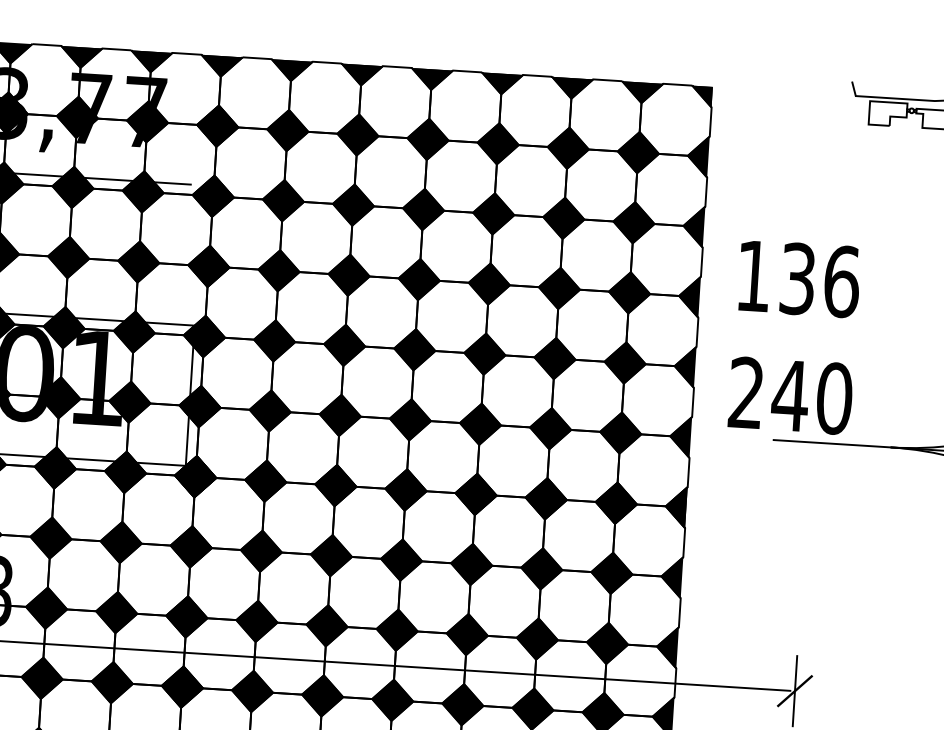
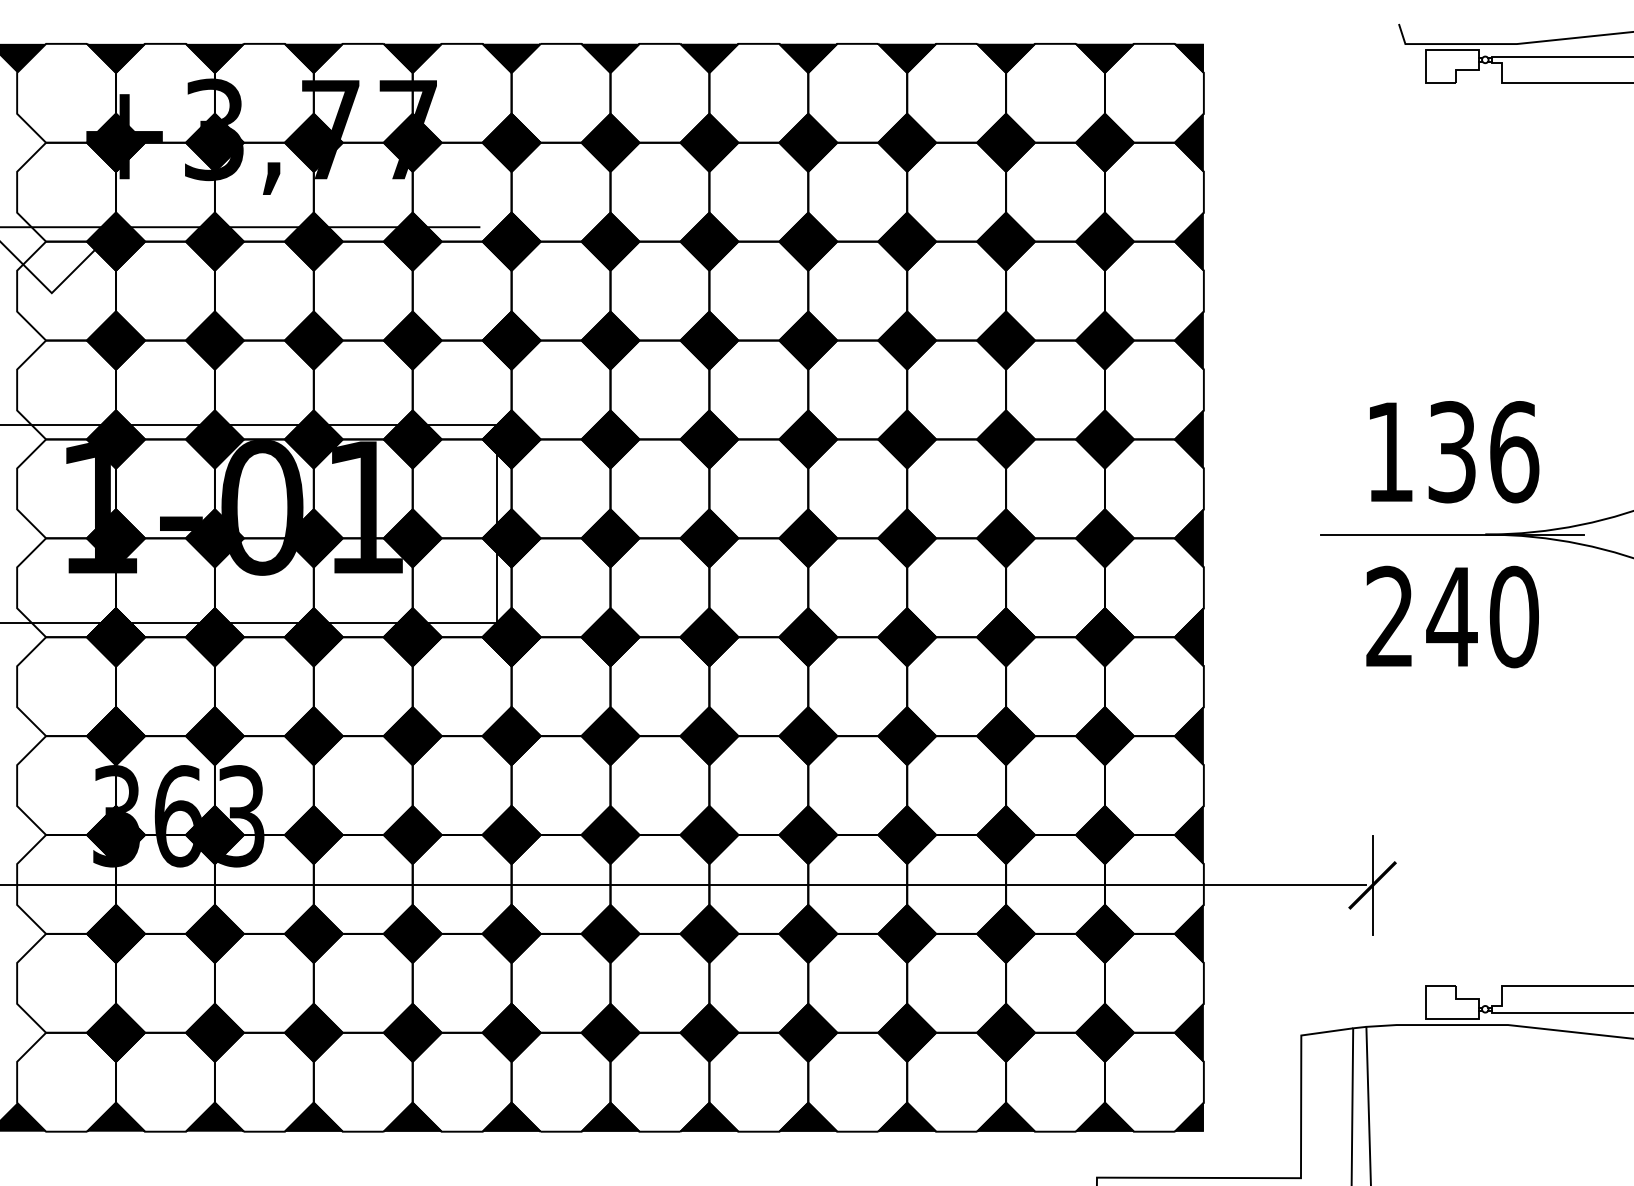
text: (794, 337) -> (1452, 534), moved

